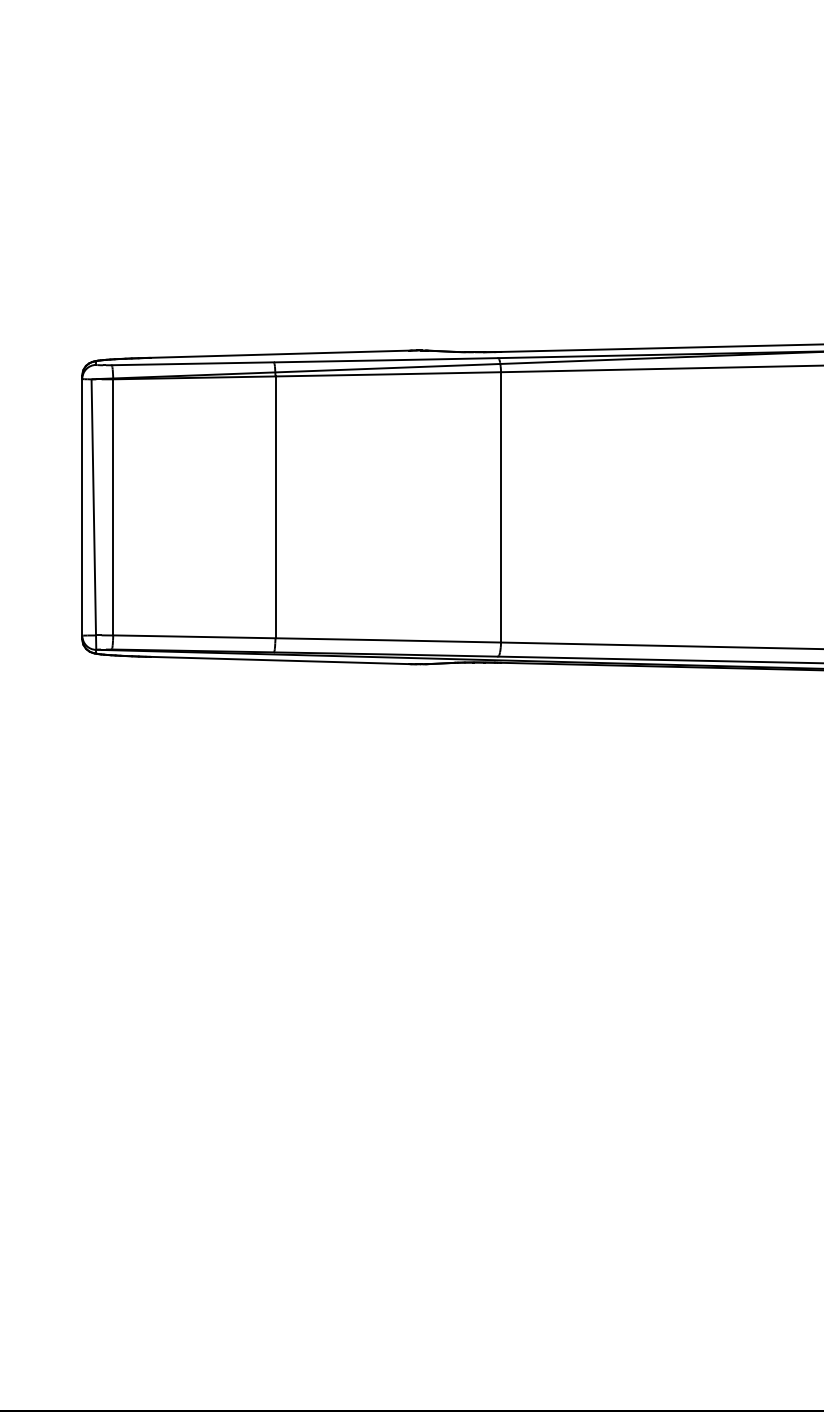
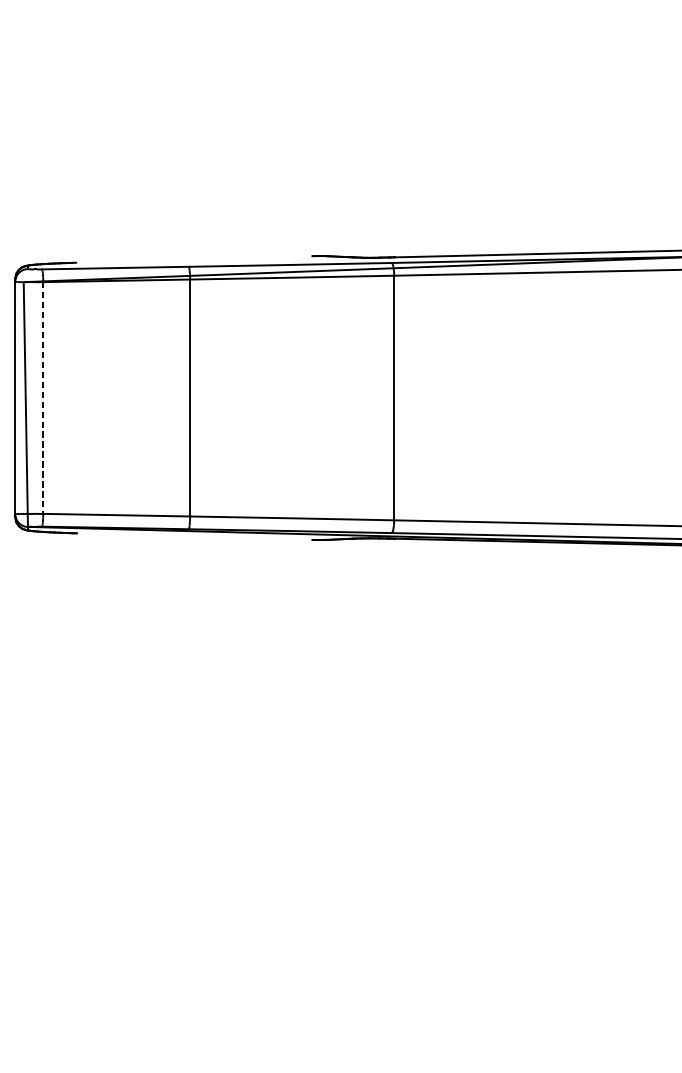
line: (278, 353) -> (192, 258), removed
line: (113, 507) -> (43, 398), solid -> dashed
line: (280, 660) -> (194, 536), removed

